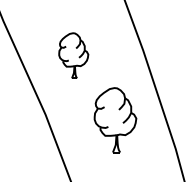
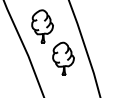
part: (73, 55) -> (42, 26), size x1.43

